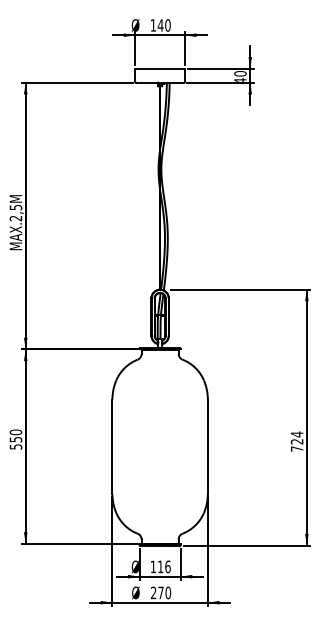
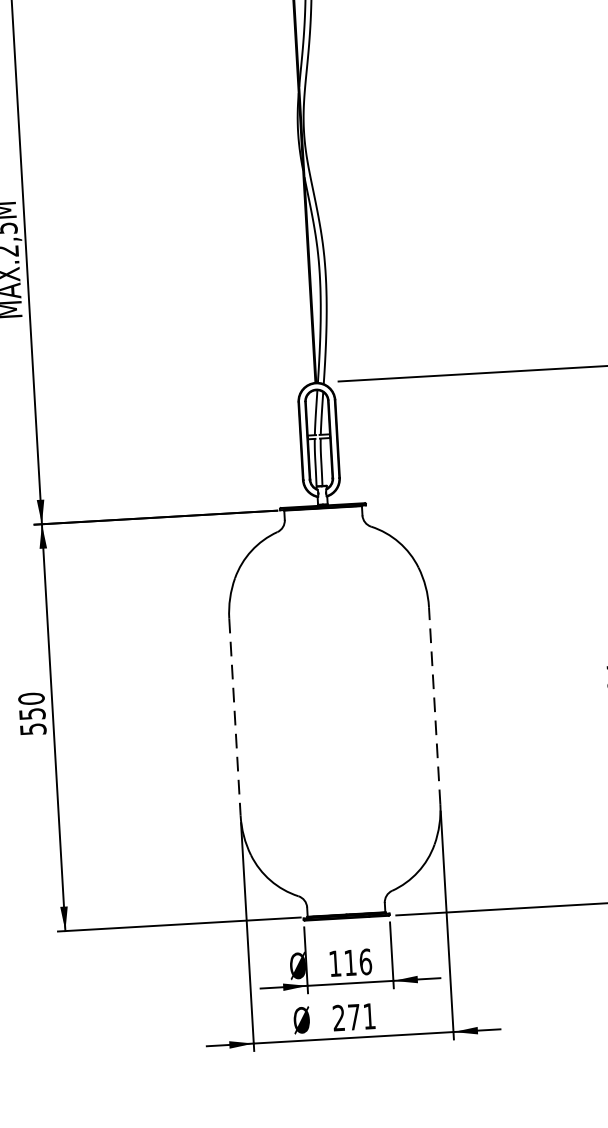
line: (207, 446) -> (433, 705), solid -> dashed
line: (112, 447) -> (235, 718), solid -> dashed
text: (168, 592) -> (369, 1015), 270 -> 271

